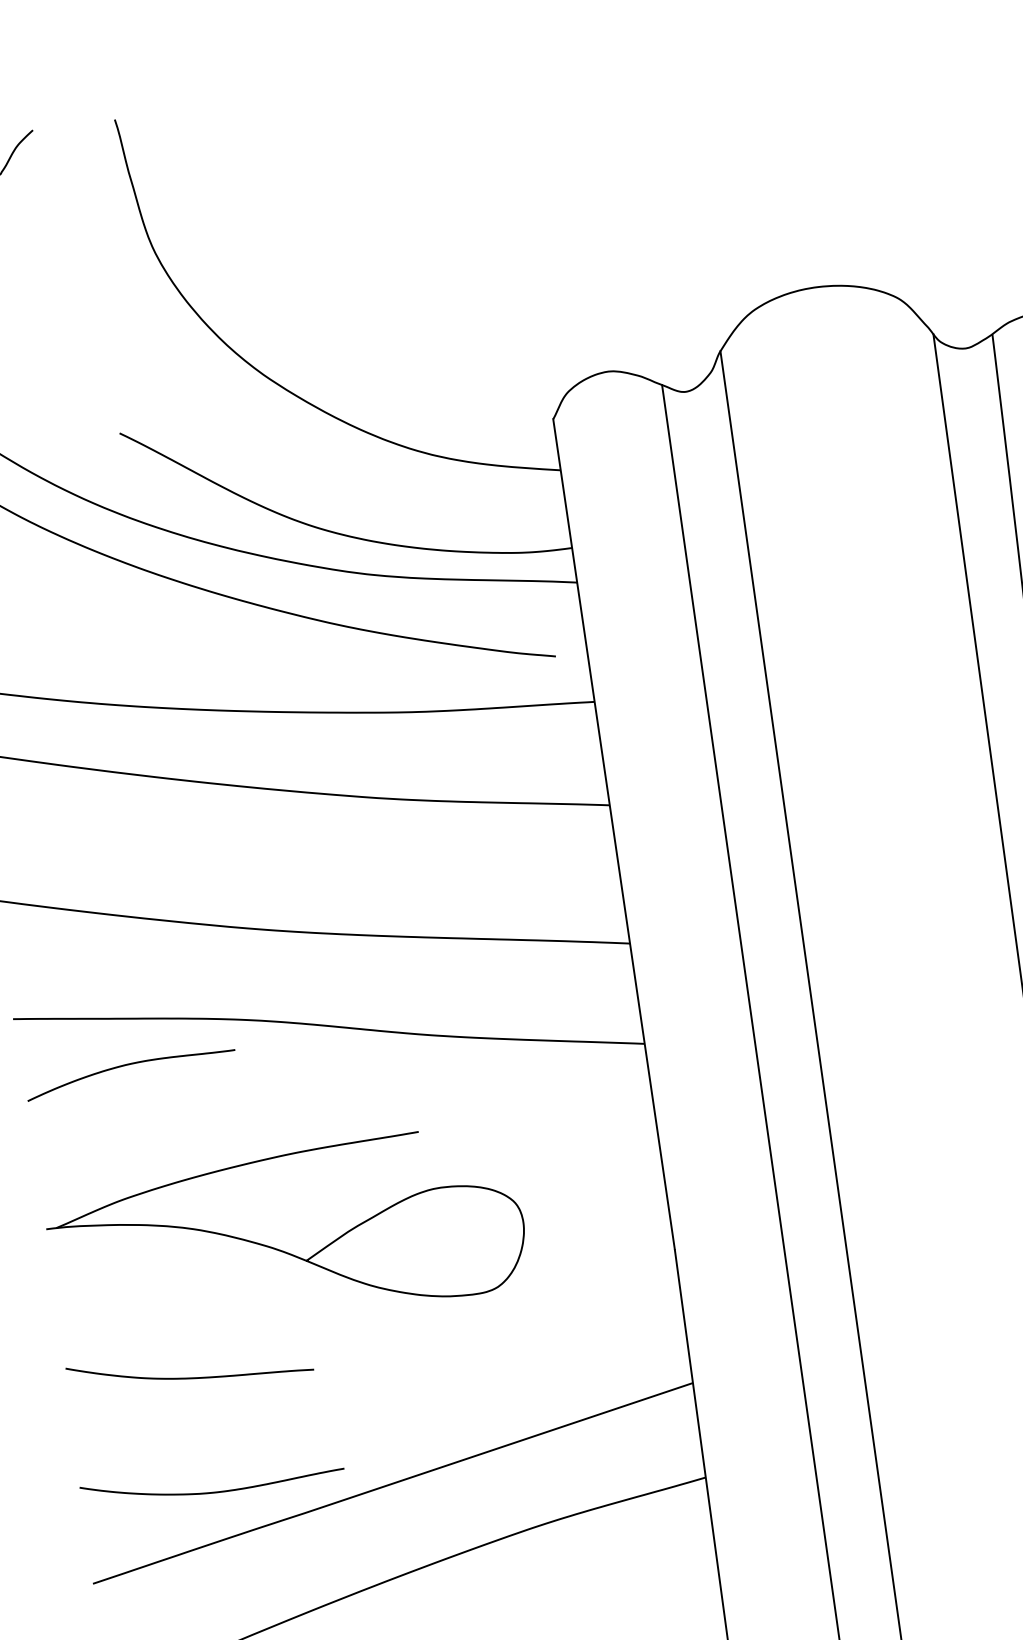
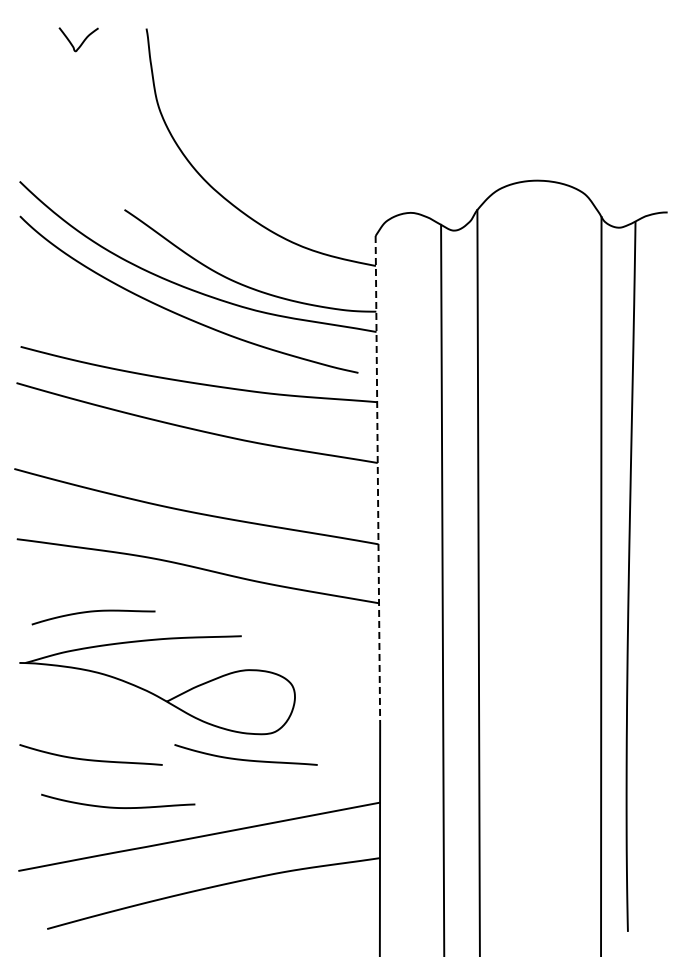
line: (613, 835) -> (377, 480), solid -> dashed
curve: (129, 1066) -> (93, 612), moved
curve: (453, 1340) -> (245, 759), added
curve: (214, 1491) -> (118, 807), moved

